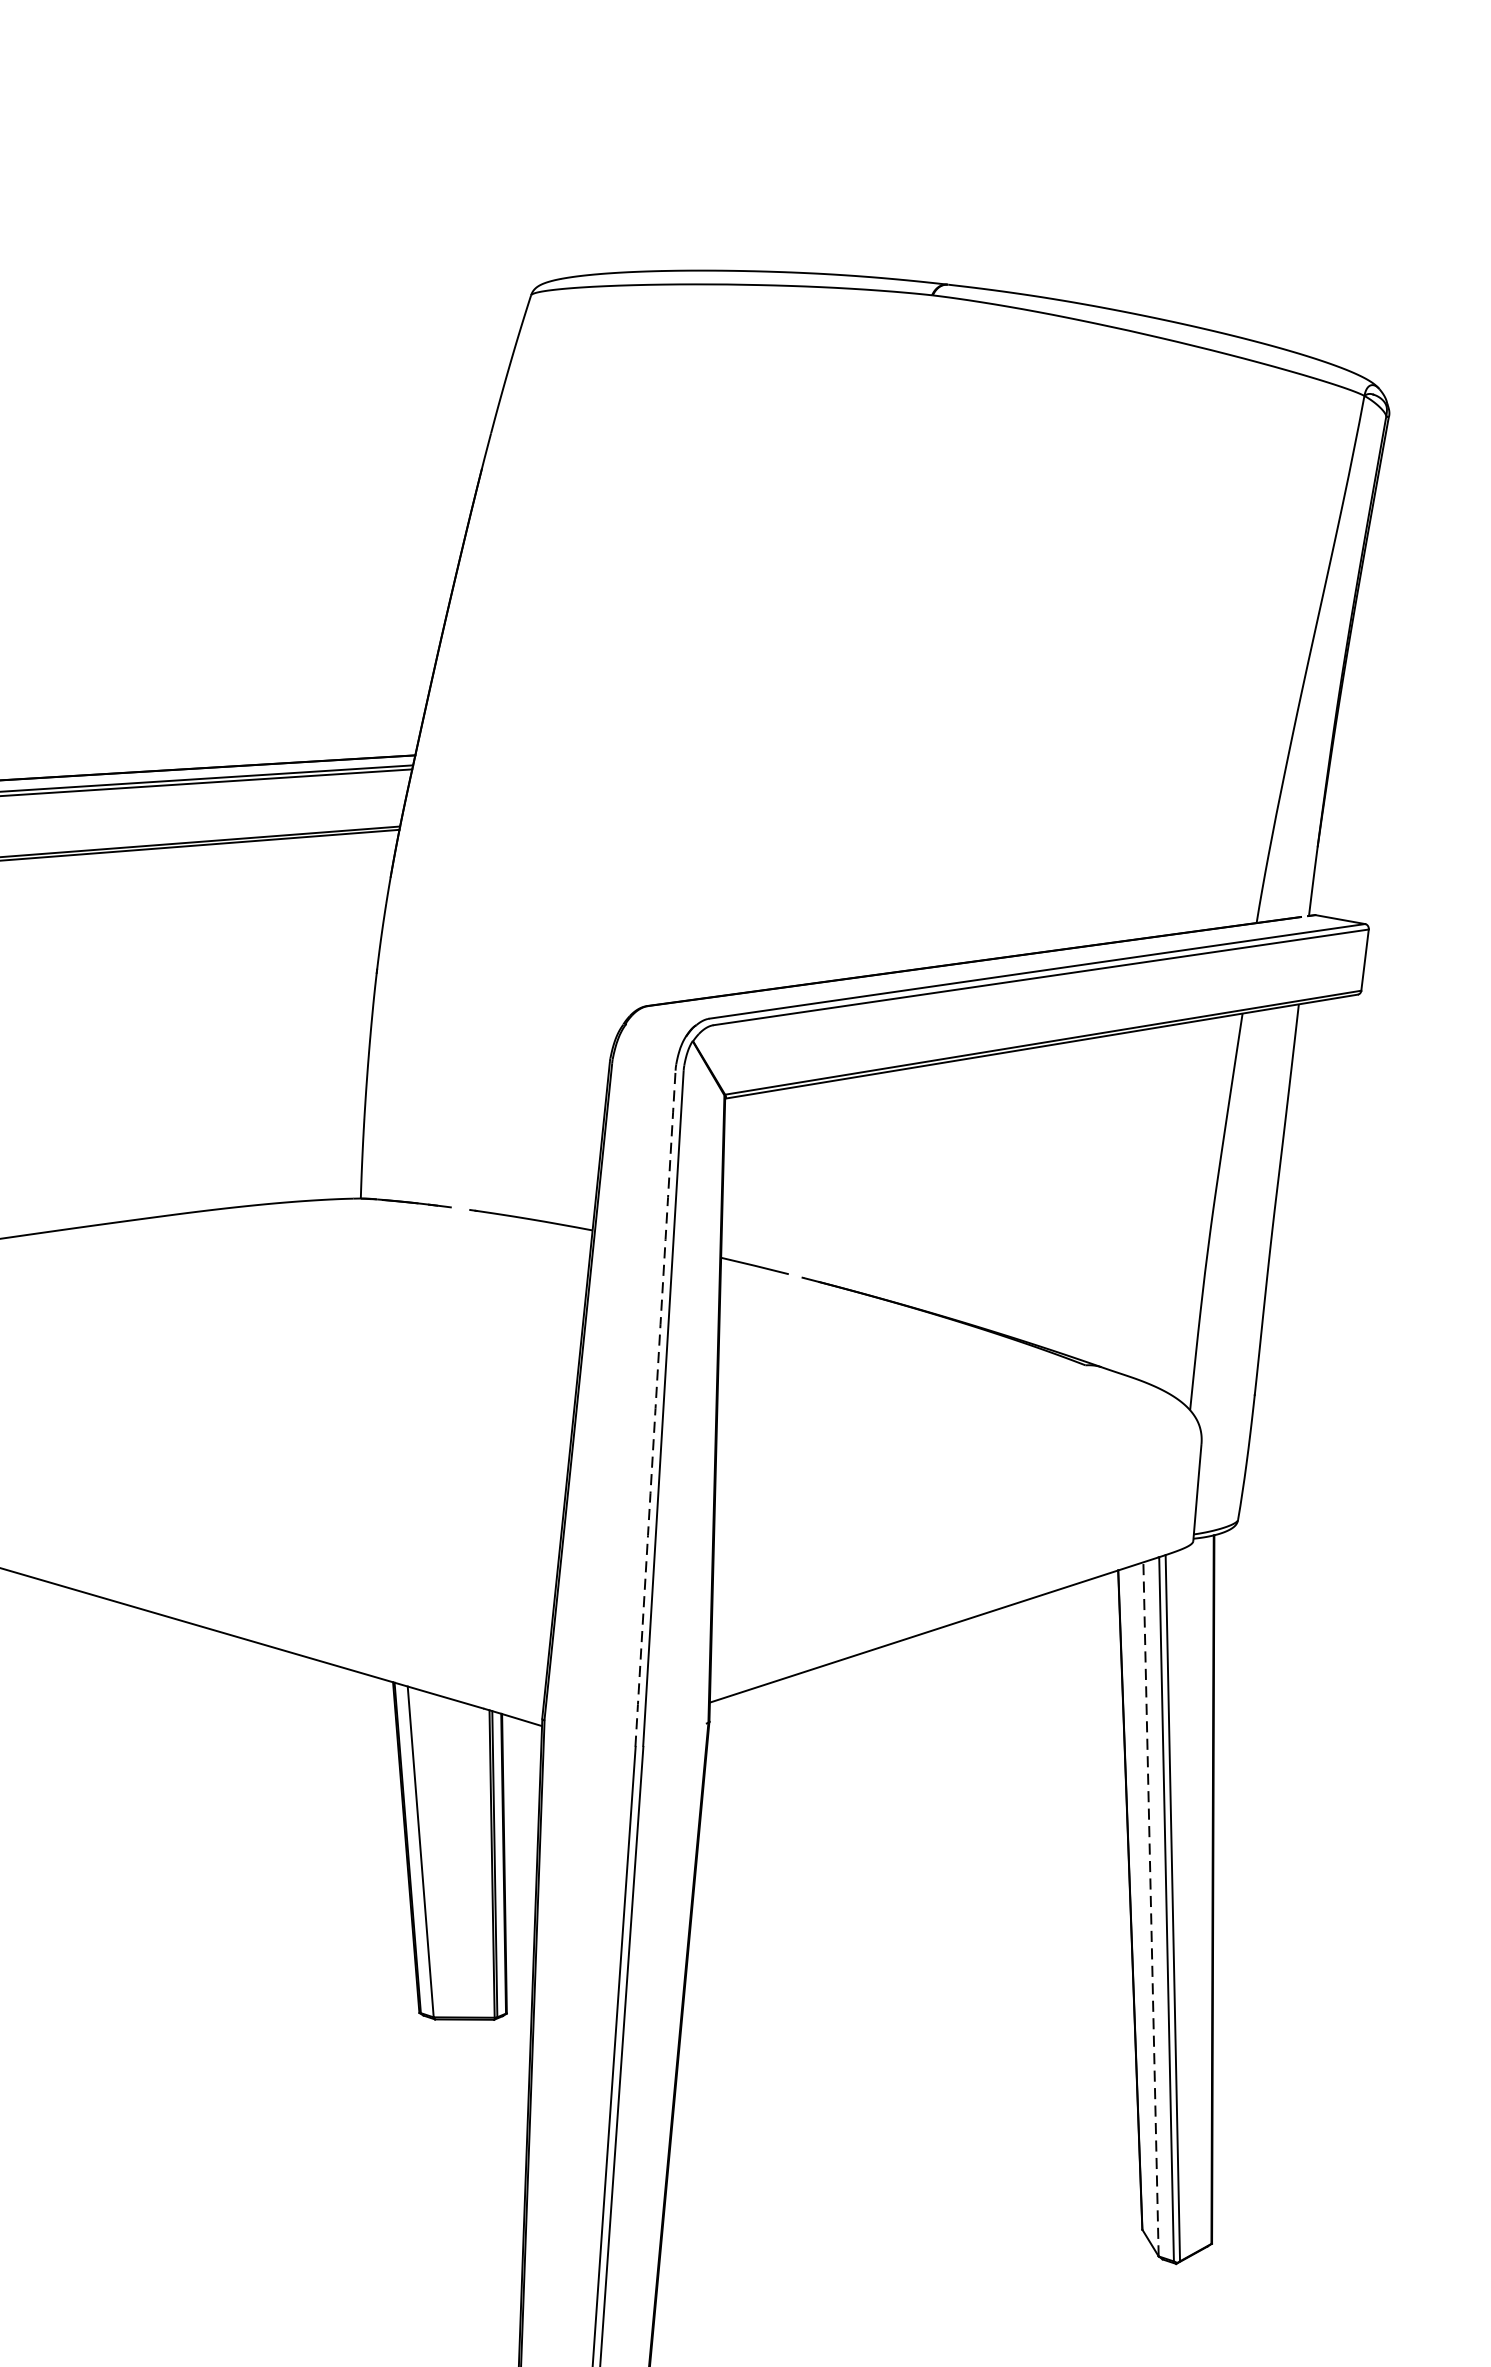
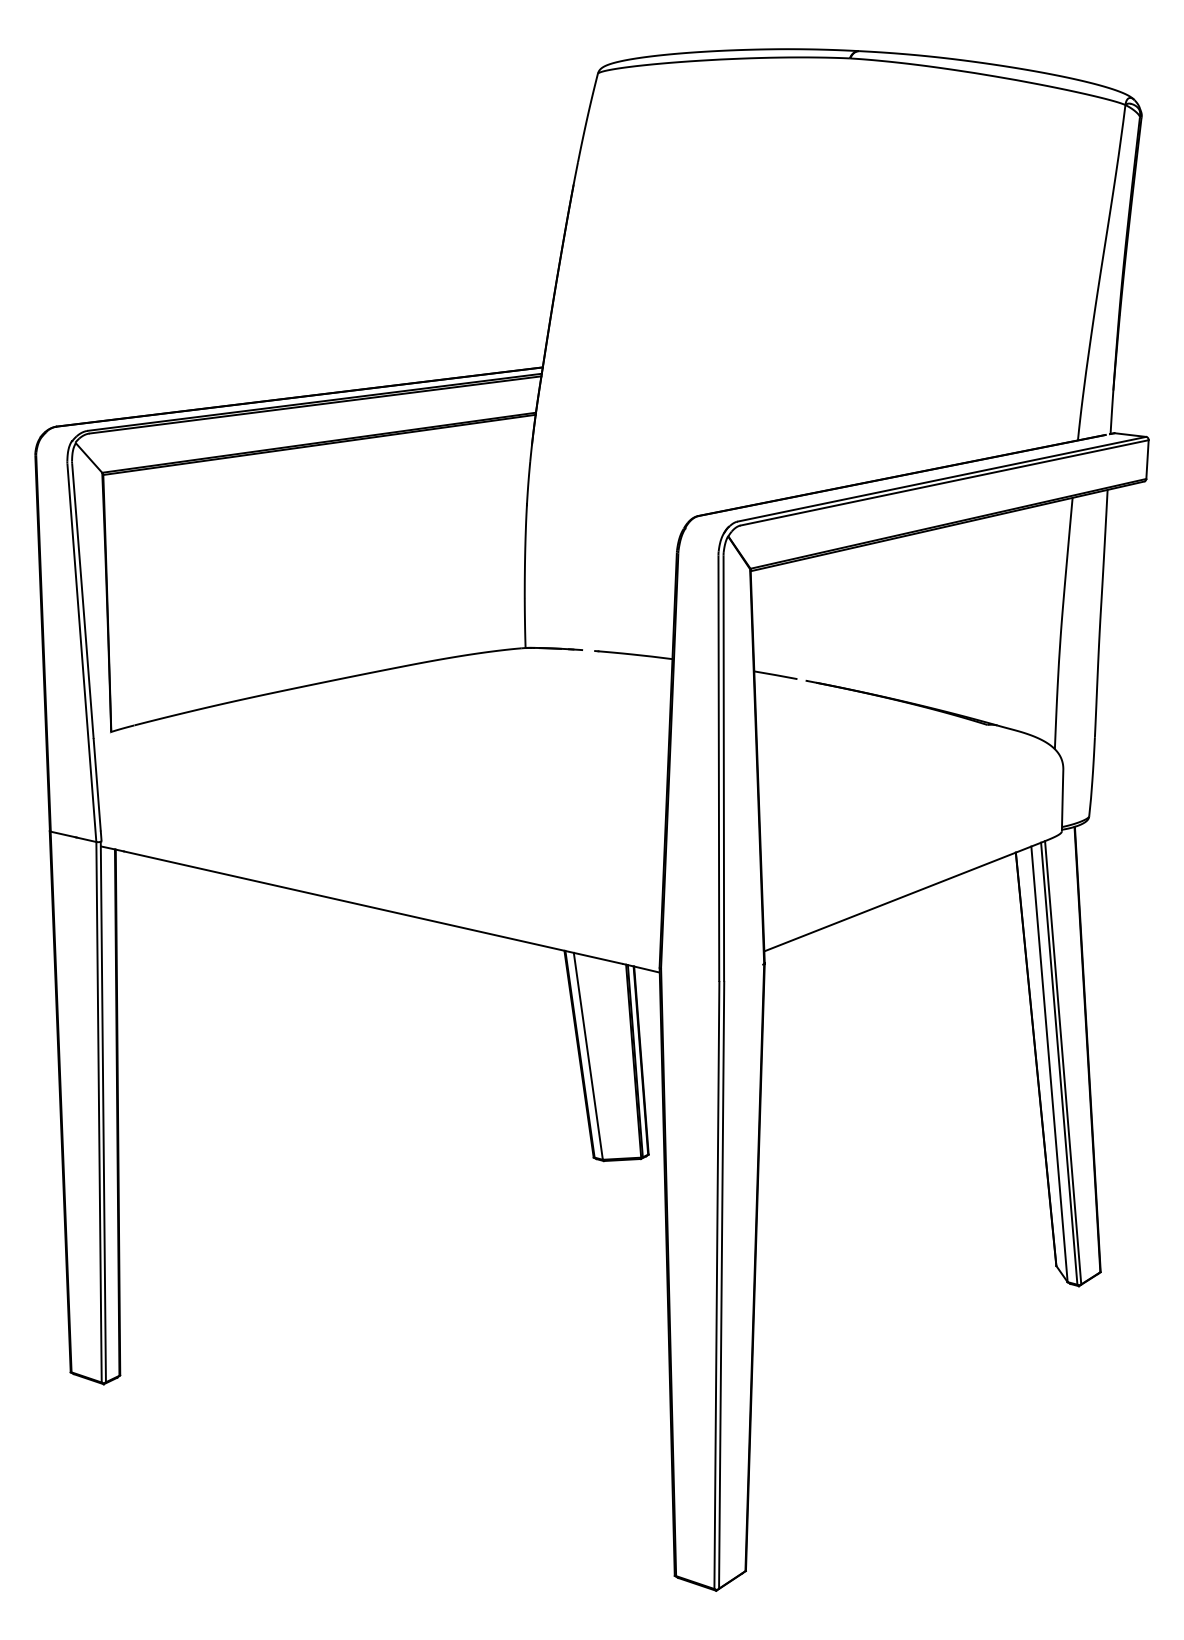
arc: (654, 1408) -> (718, 768), dashed -> solid
line: (1151, 1909) -> (1049, 1064), dashed -> solid

